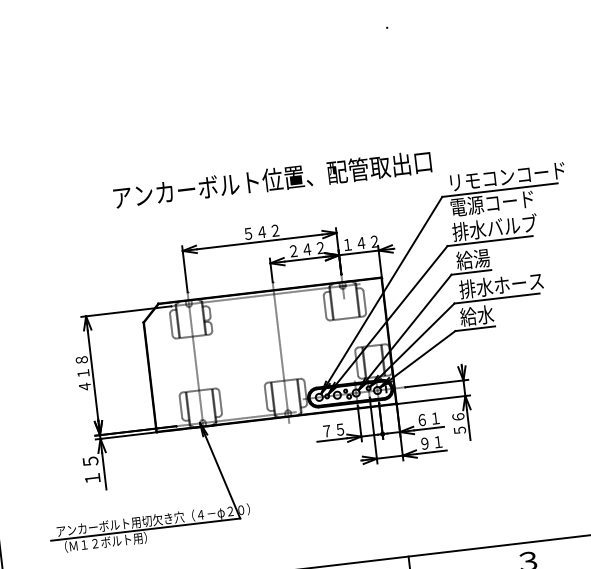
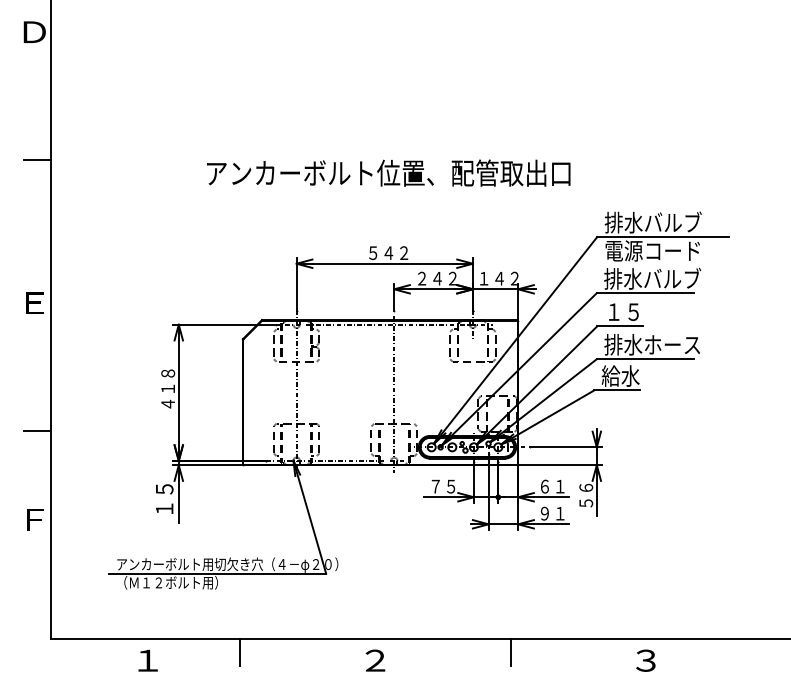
text: (505, 176) -> (671, 222), リモコンコード -> 排水バルブ
text: (272, 179) -> (388, 172), moved
text: (472, 259) -> (623, 311), 給湯 -> １５

